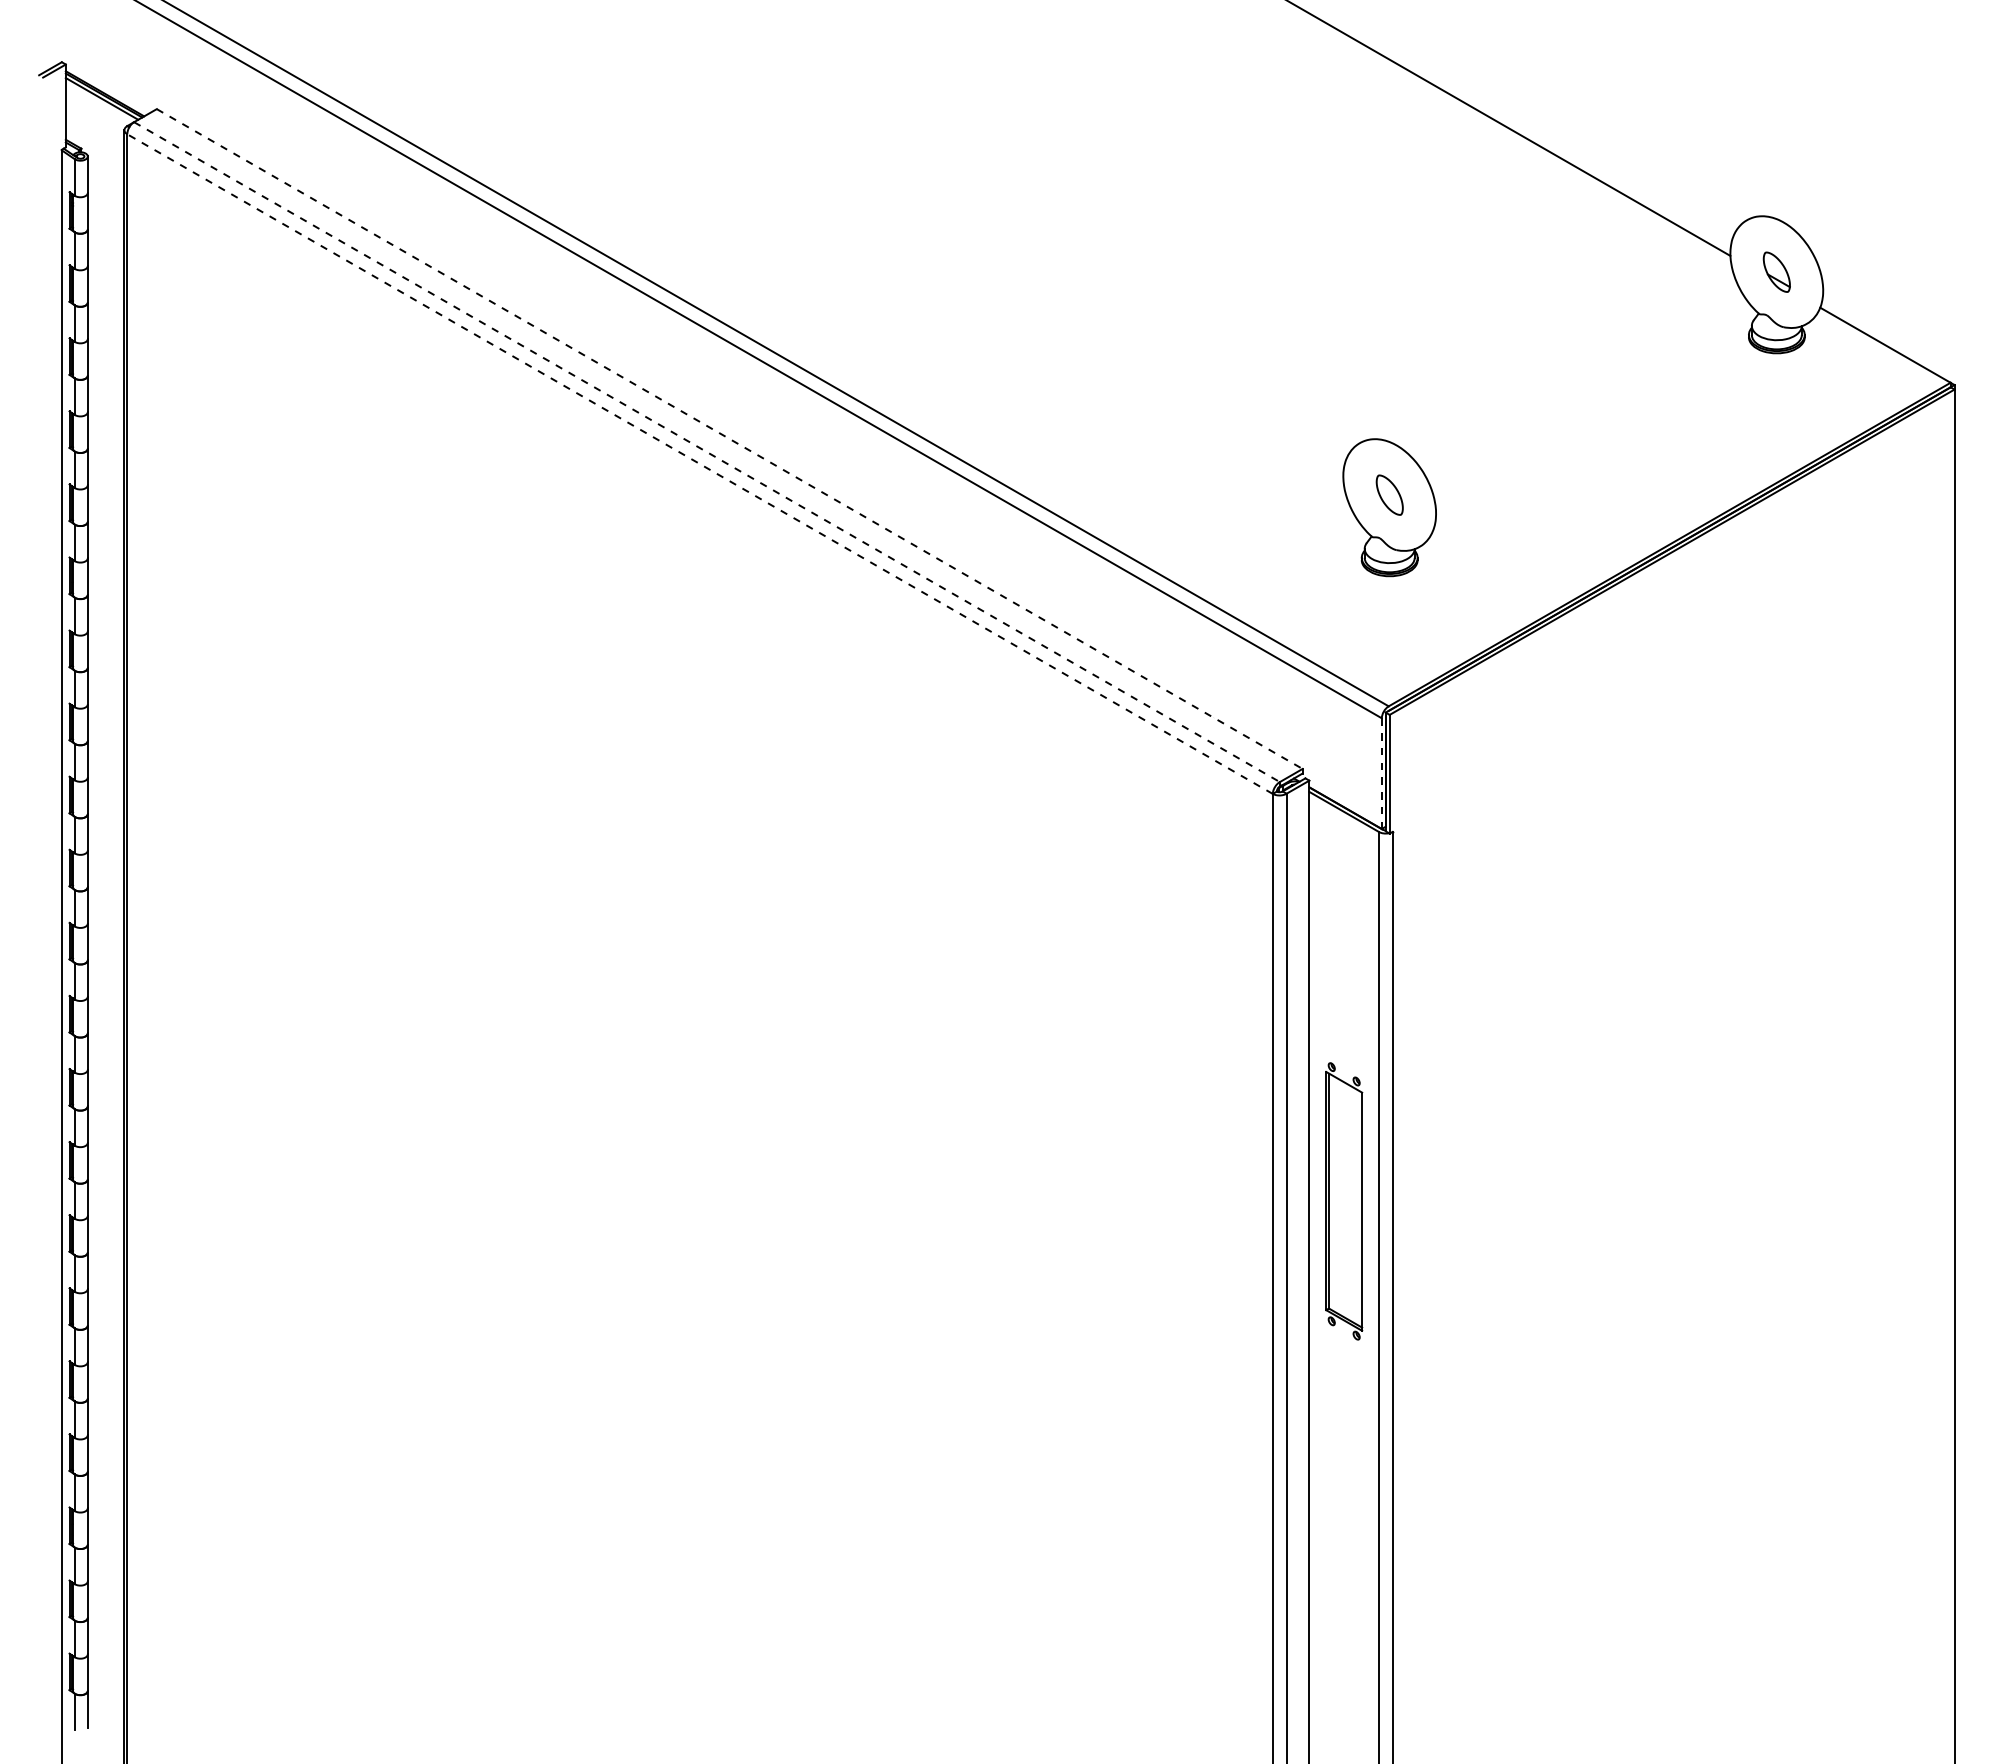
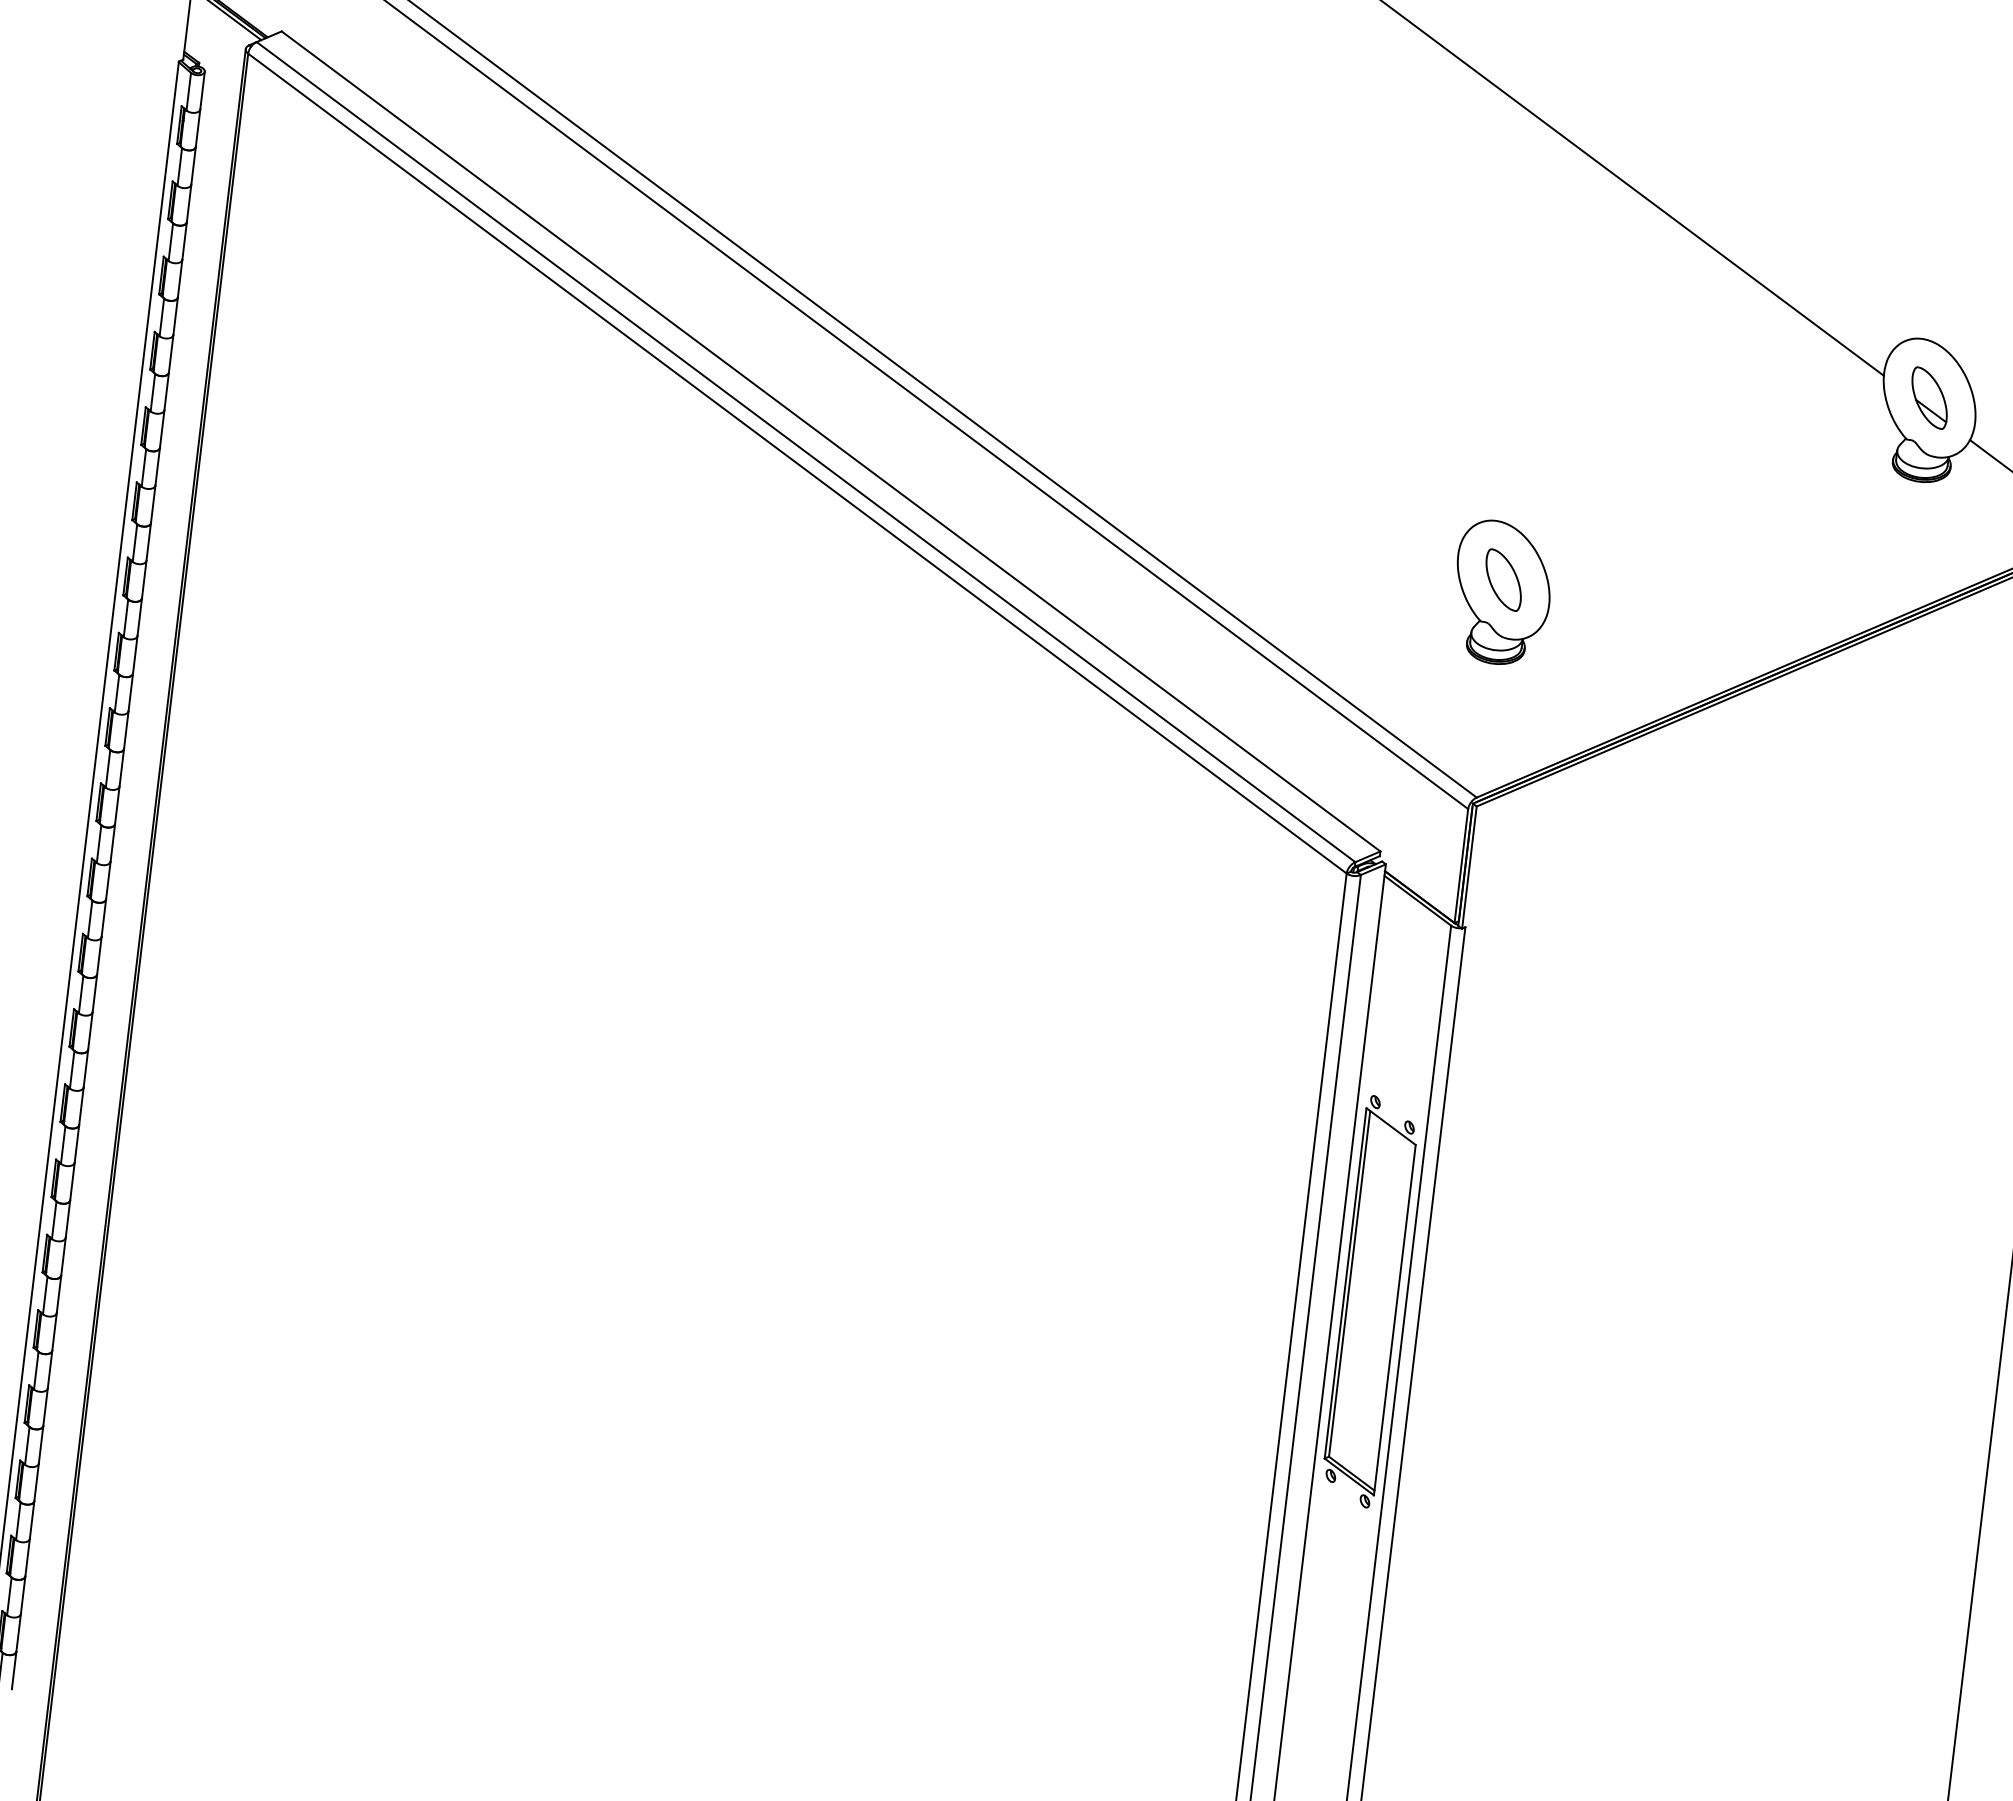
part: (1776, 272) -> (1929, 398), size x1.43
line: (730, 439) -> (831, 442), dashed -> solid
line: (707, 452) -> (806, 452), dashed -> solid
line: (700, 464) -> (797, 464), dashed -> solid
part: (1389, 495) -> (1503, 580), size x1.43
line: (1381, 773) -> (1461, 865), dashed -> solid
part: (1343, 1201) -> (1369, 1301), size x1.43

